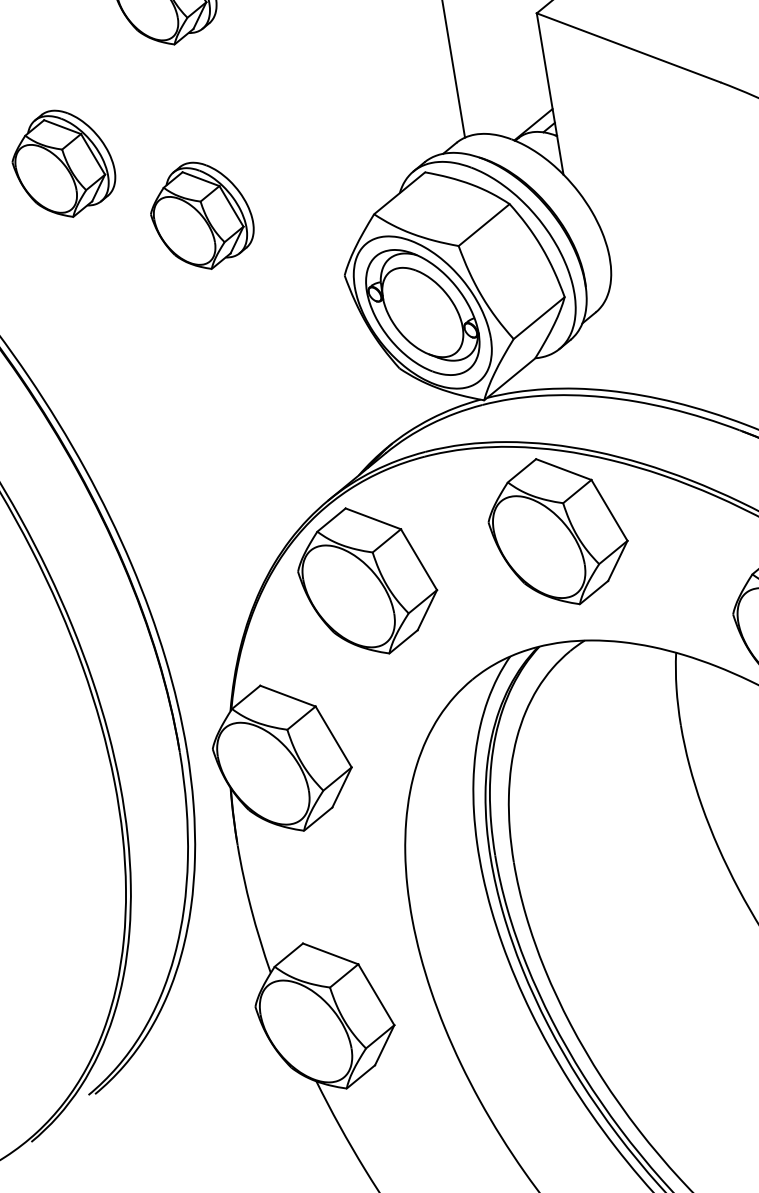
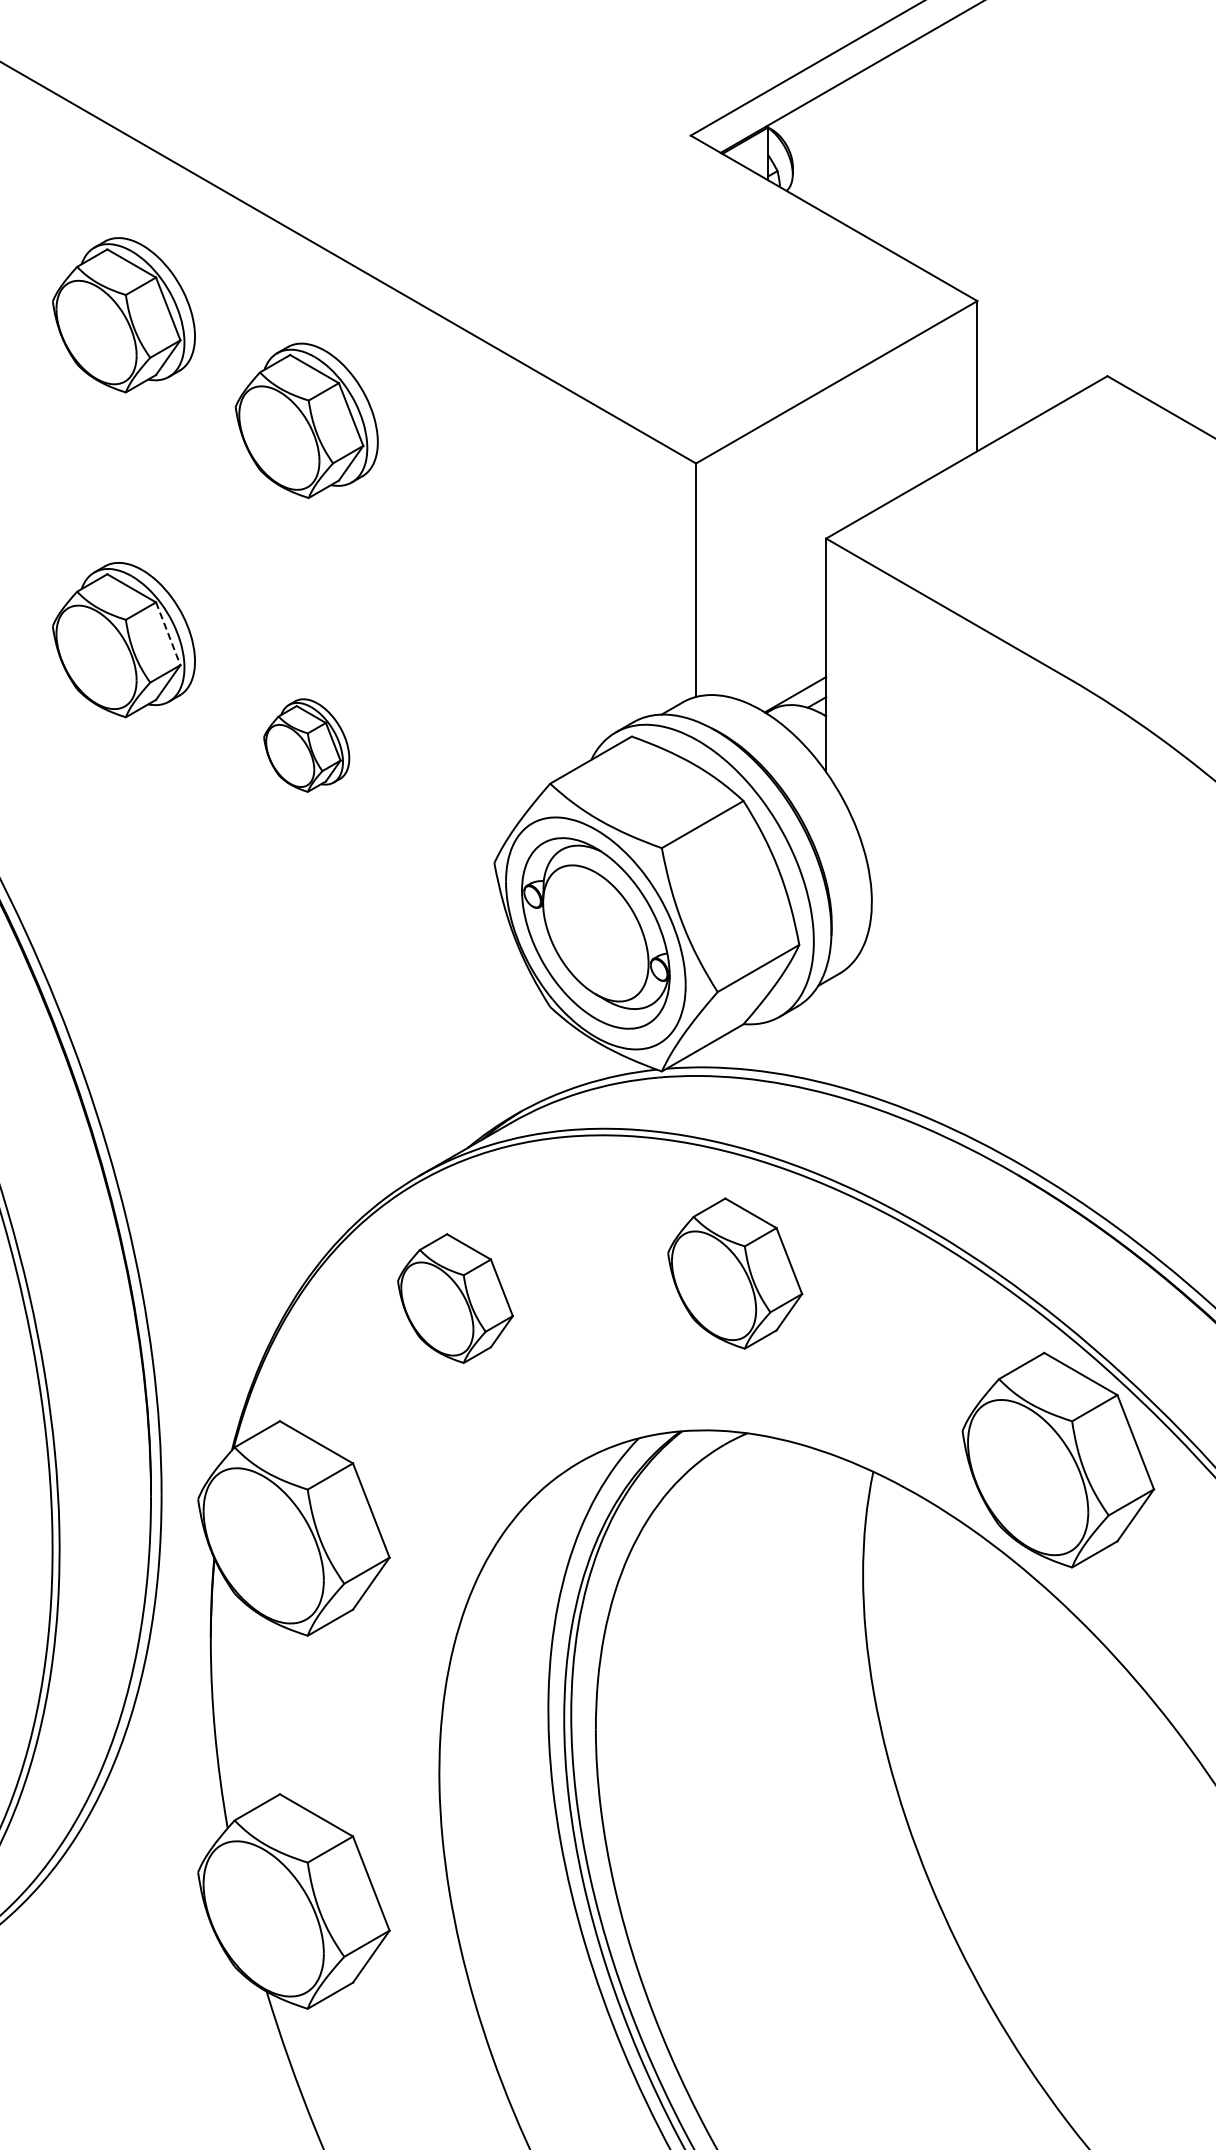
line: (93, 154) -> (168, 633), solid -> dashed
part: (201, 215) -> (306, 745), size x0.6
part: (557, 531) -> (734, 1273), size x0.7
part: (367, 580) -> (455, 1298), size x0.6

